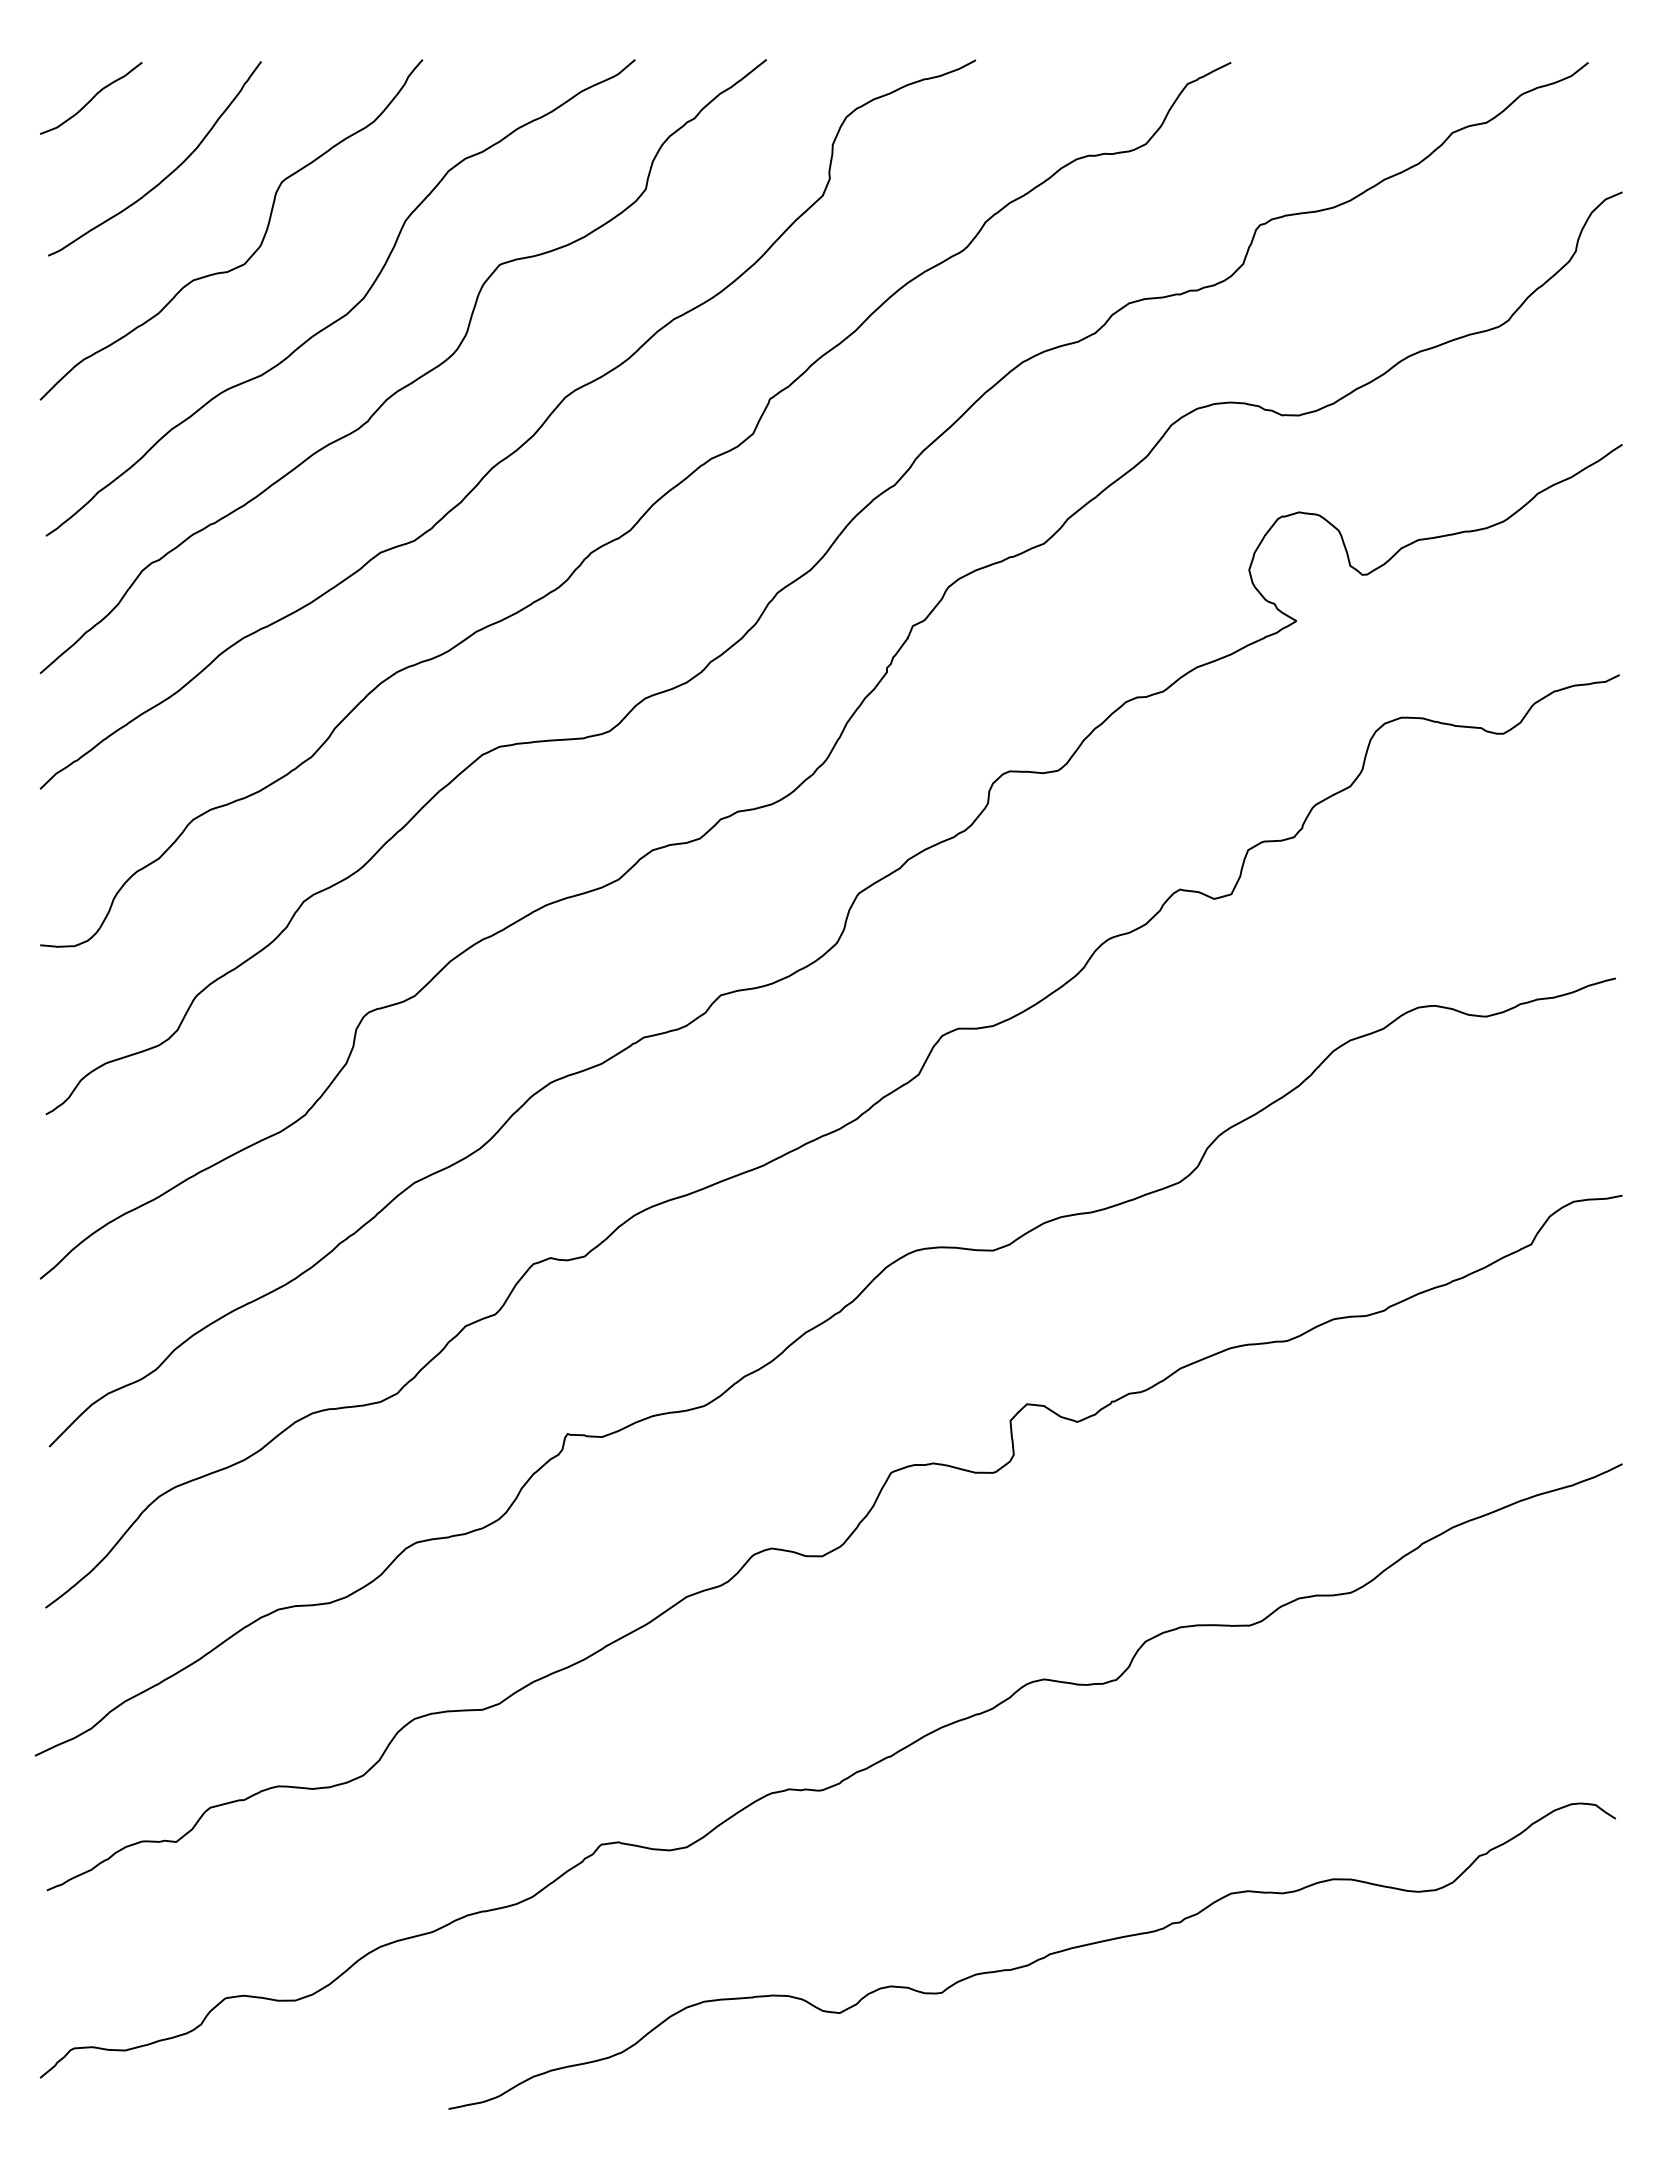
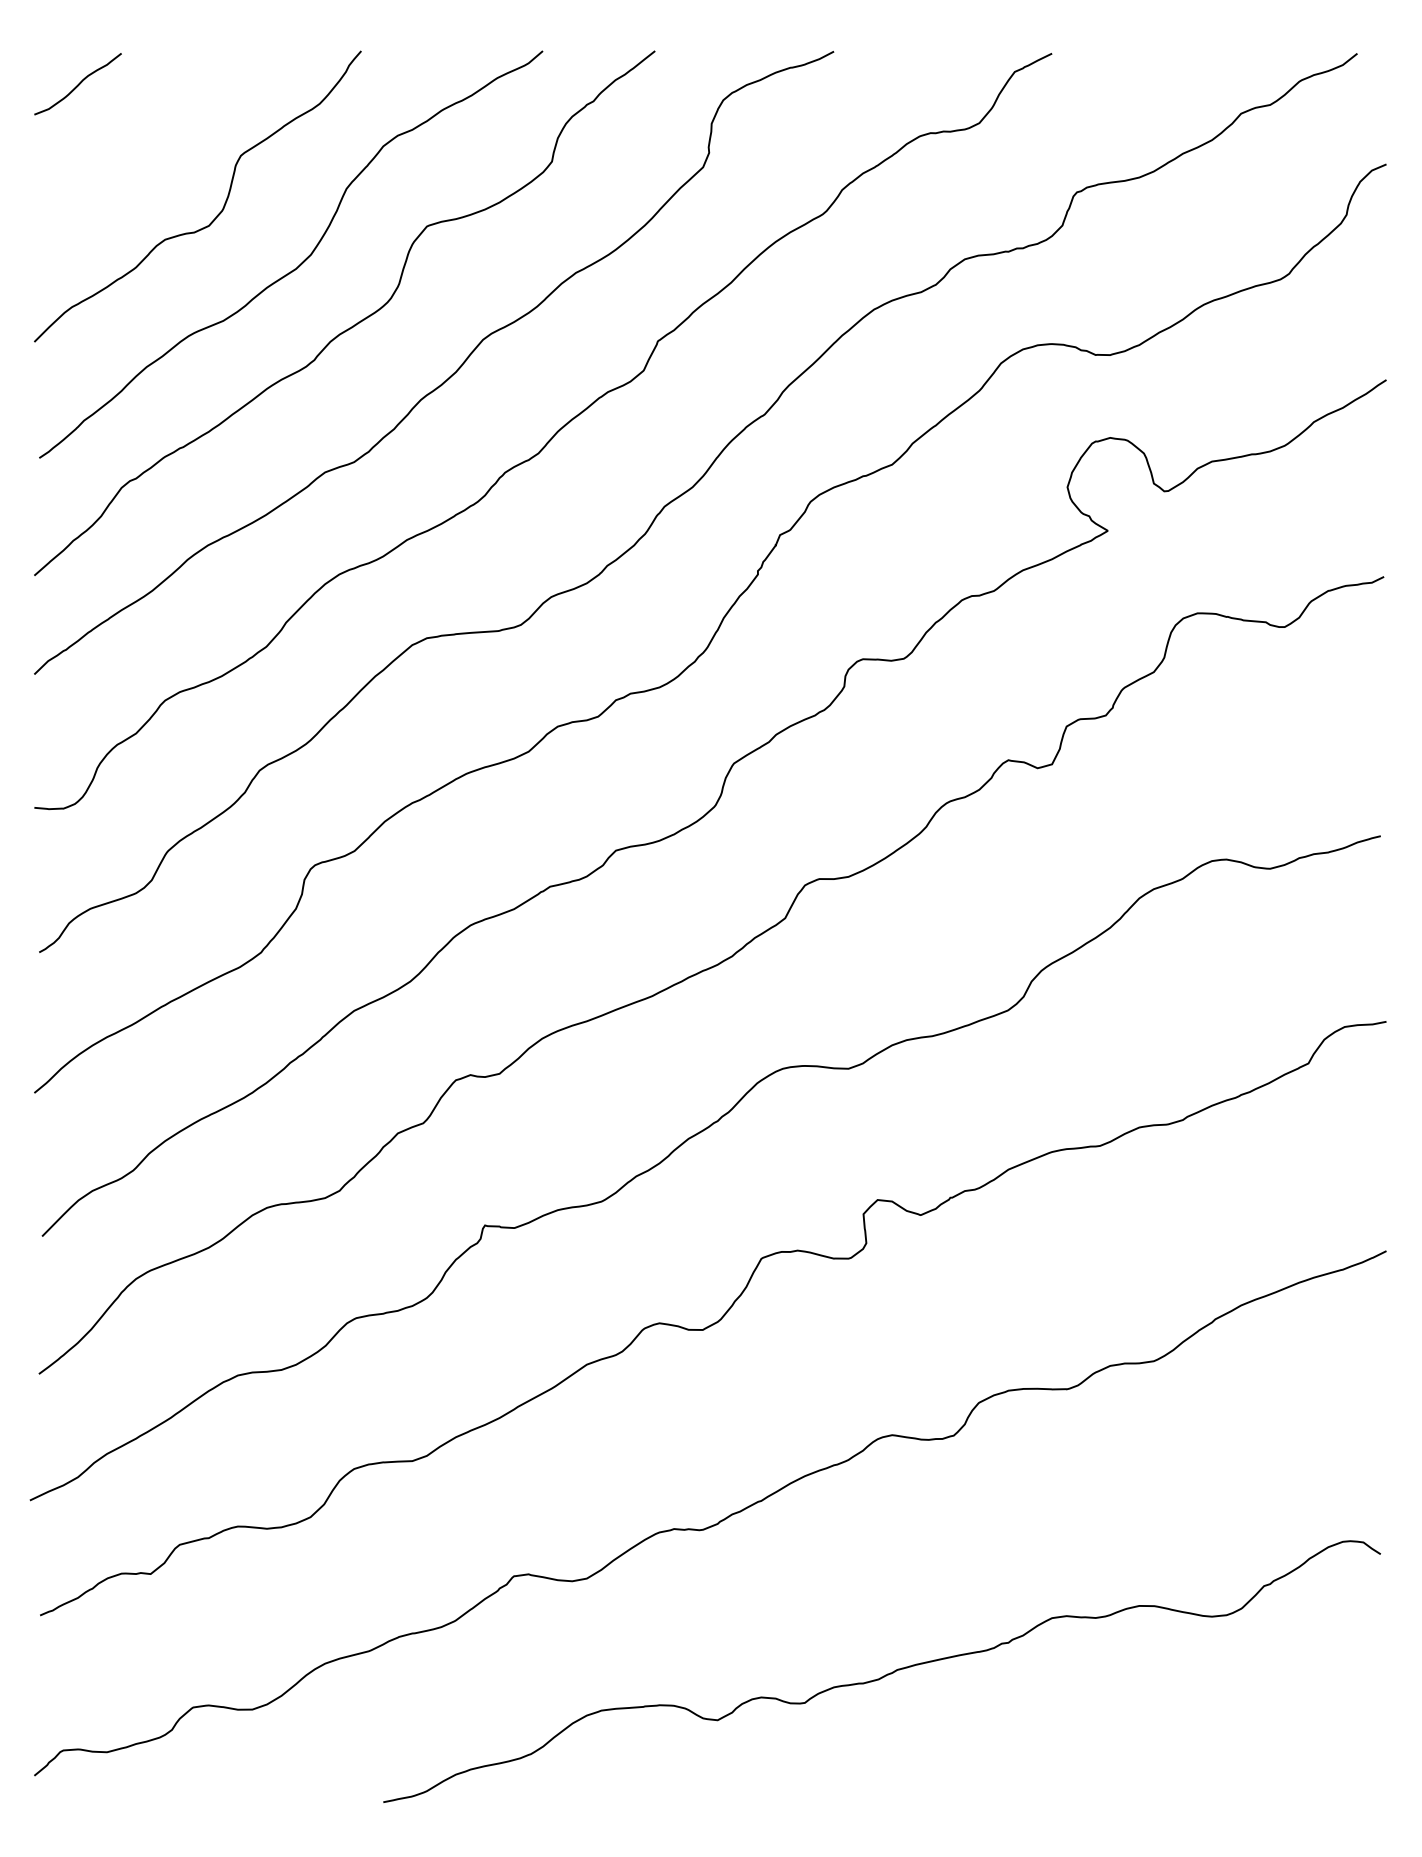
curve: (169, 173) -> (144, 148), removed

